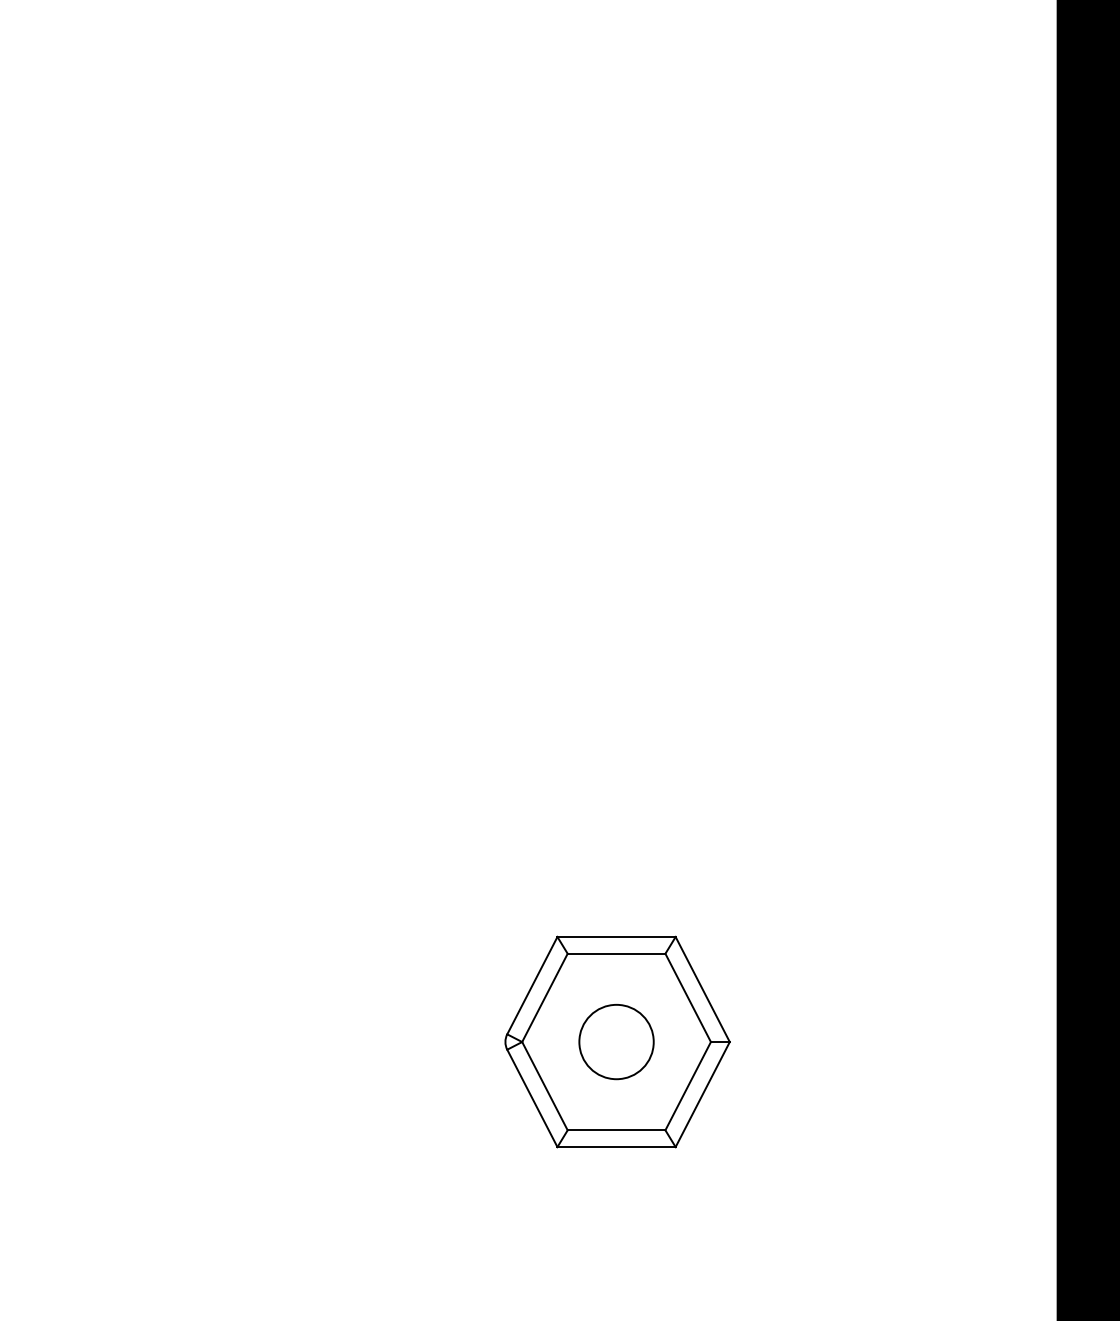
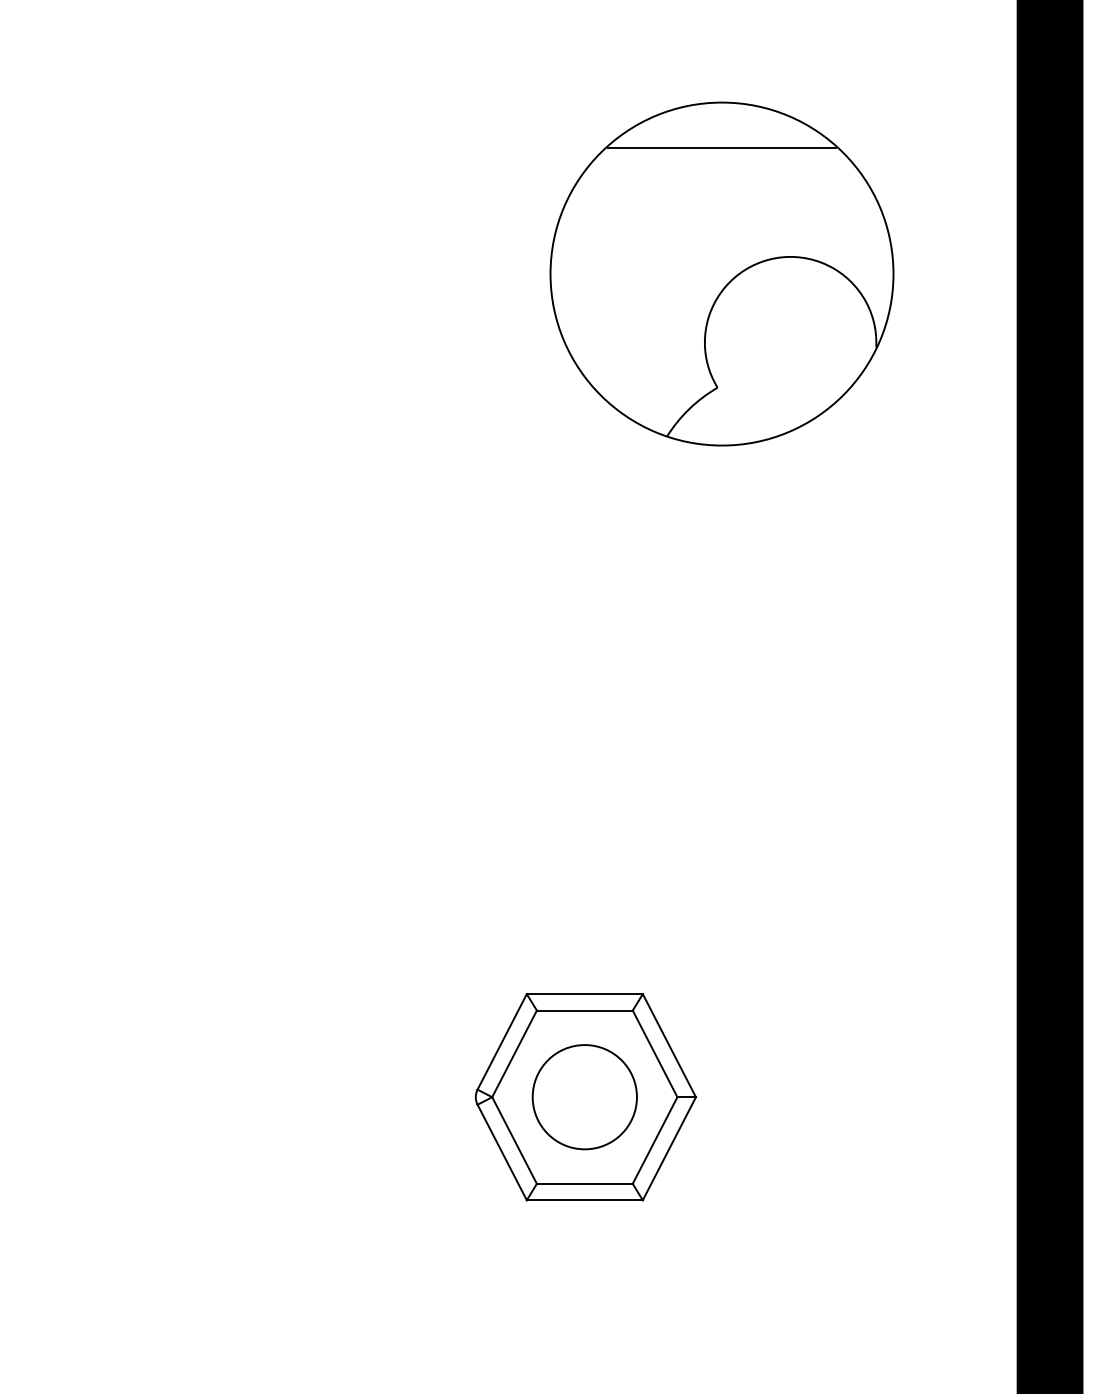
part: (755, 202) -> (721, 273), added
circle: (616, 1042) -> (584, 1097), size x1.43

